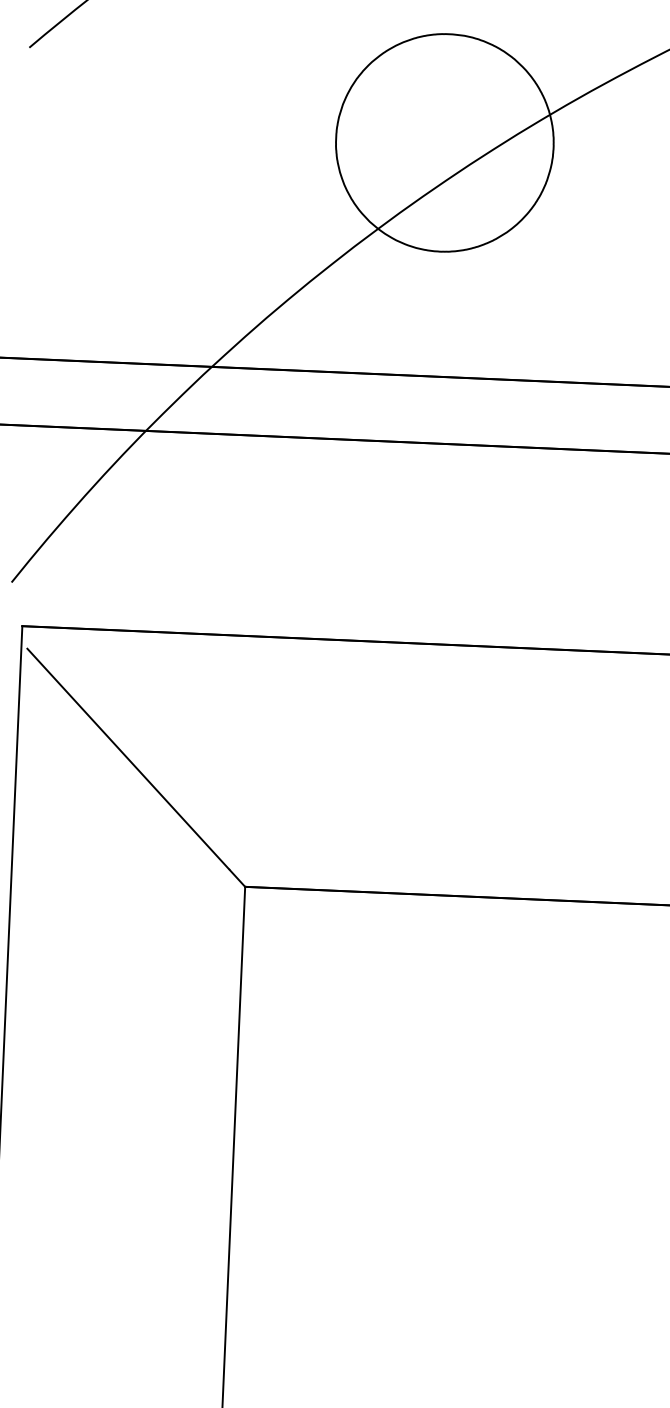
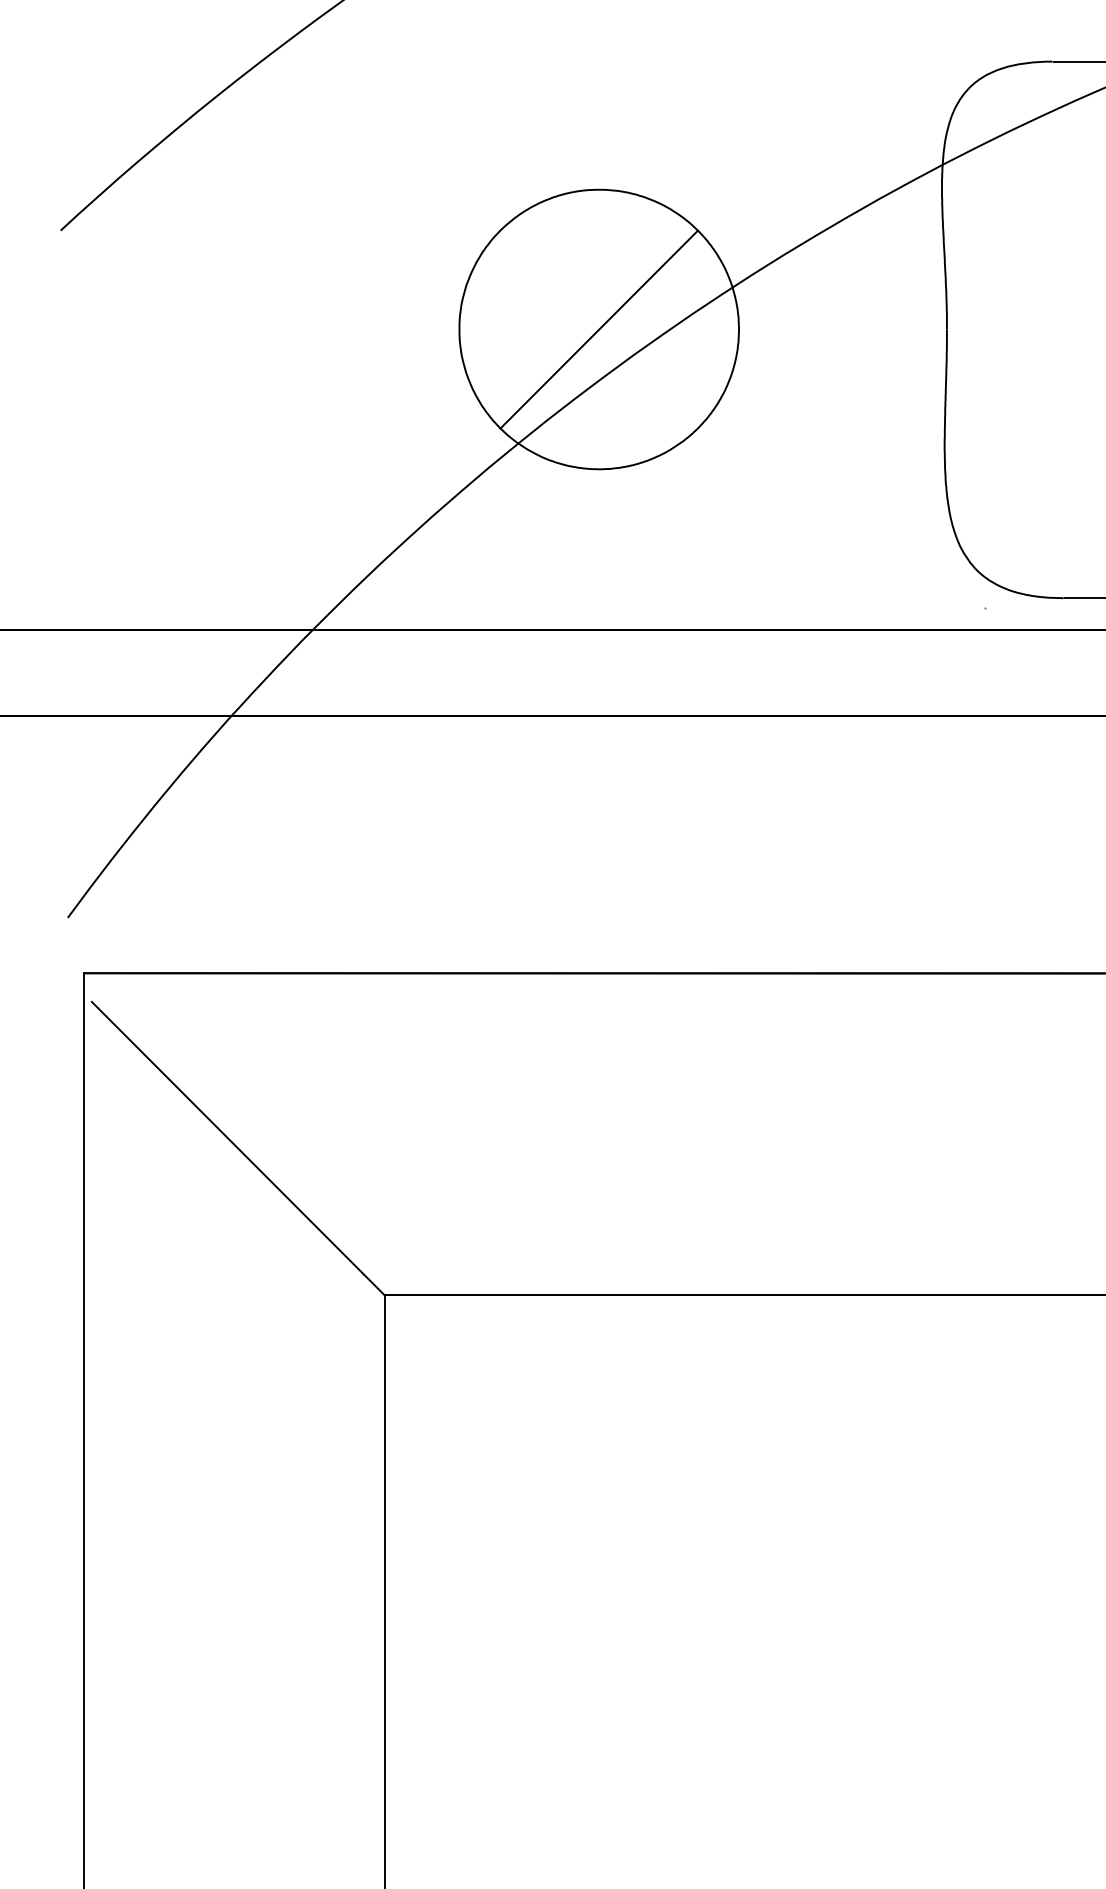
line: (444, 142) -> (598, 329), added

